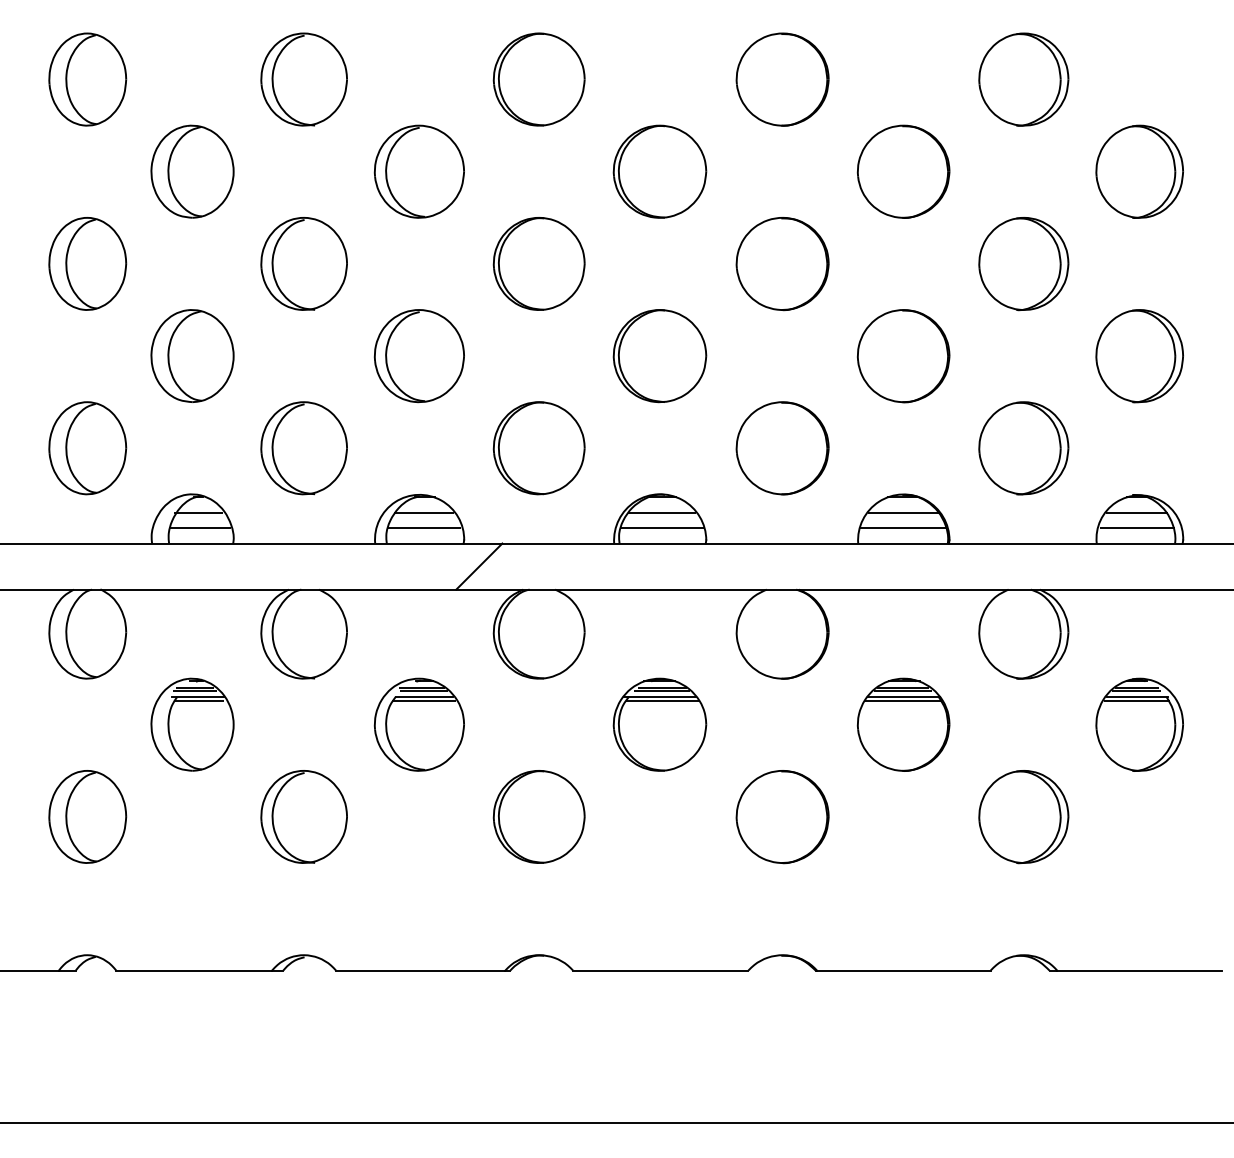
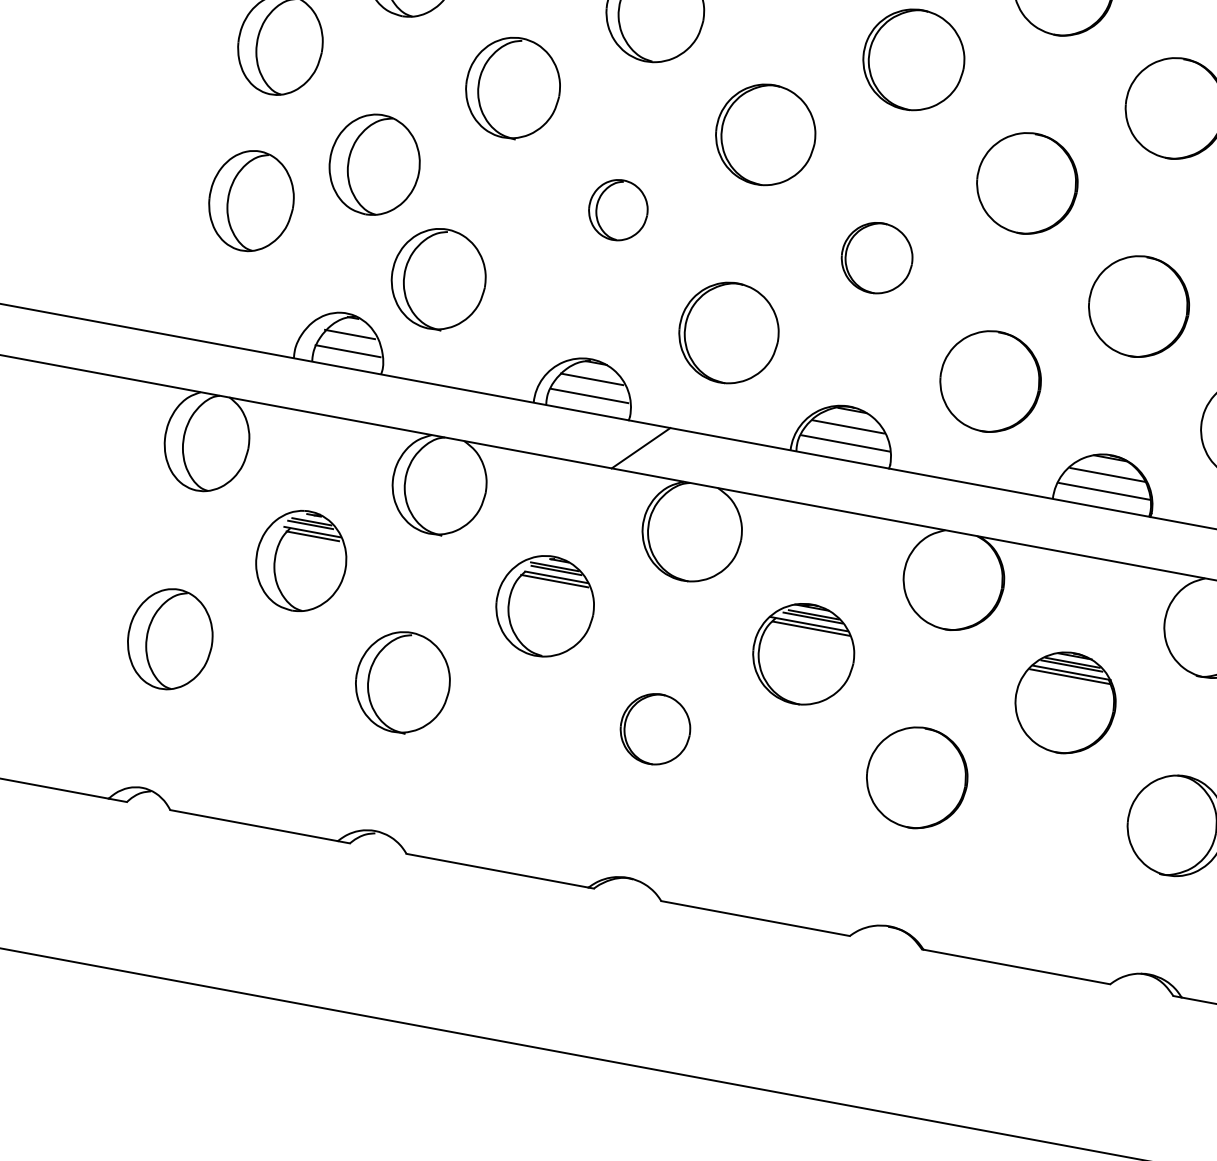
part: (418, 356) -> (617, 210), size x0.6
part: (659, 356) -> (876, 258), size x0.7
part: (87, 448) -> (251, 201), moved
part: (303, 448) -> (437, 279), moved
part: (538, 816) -> (654, 728), size x0.7

